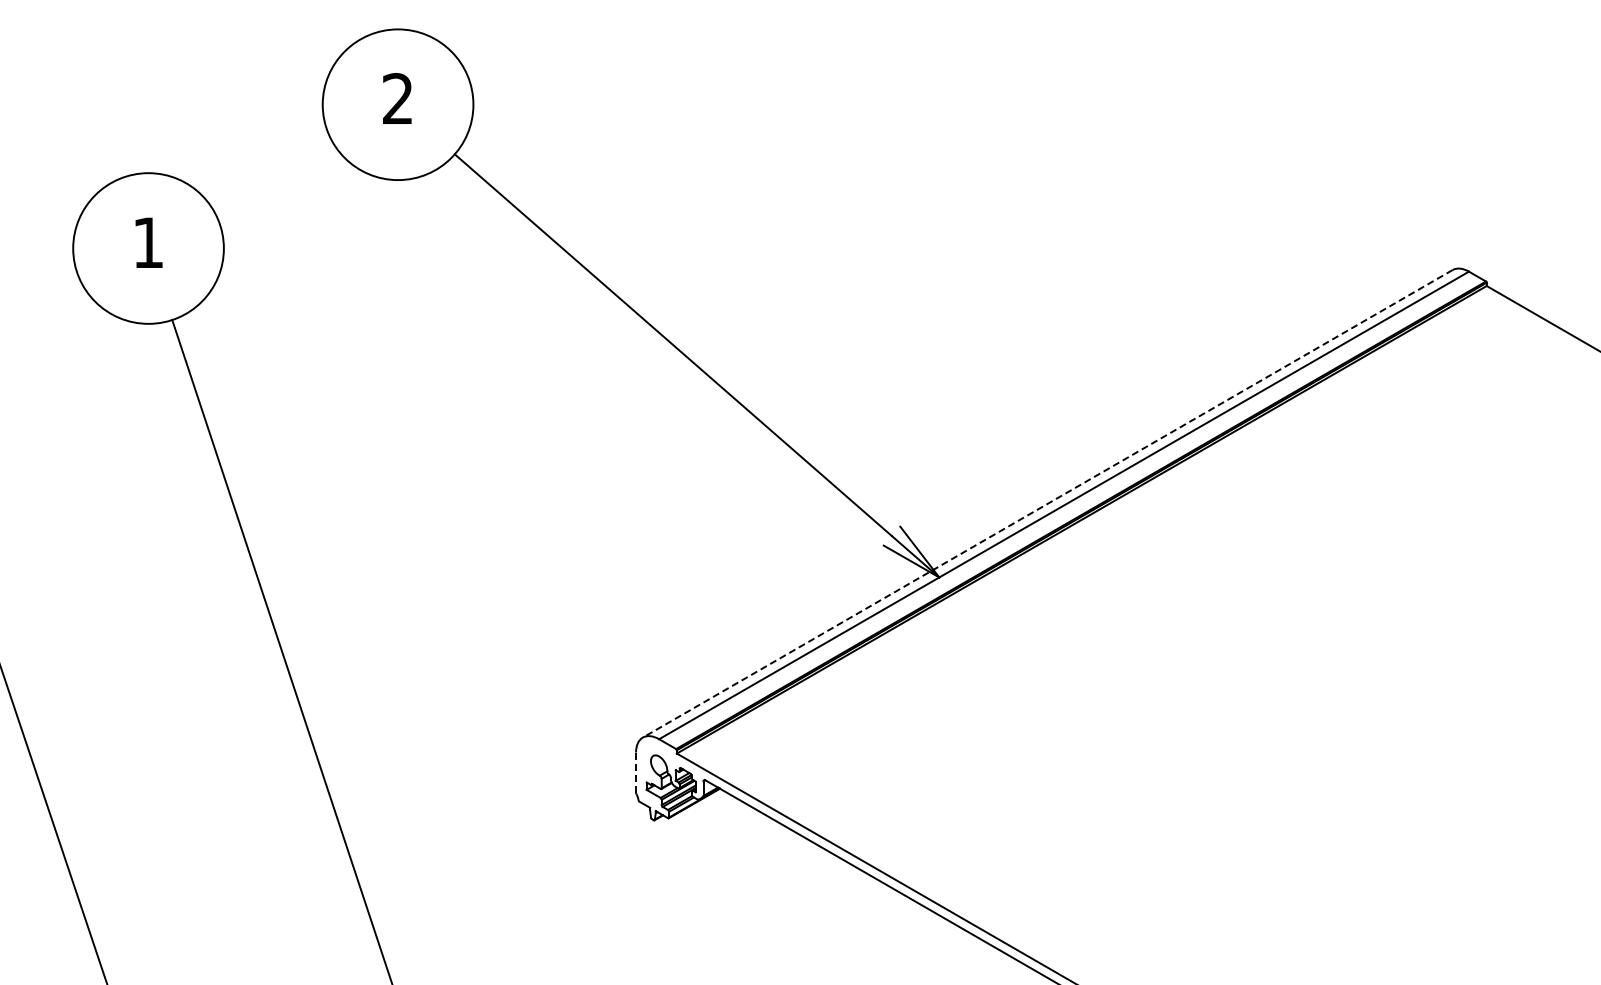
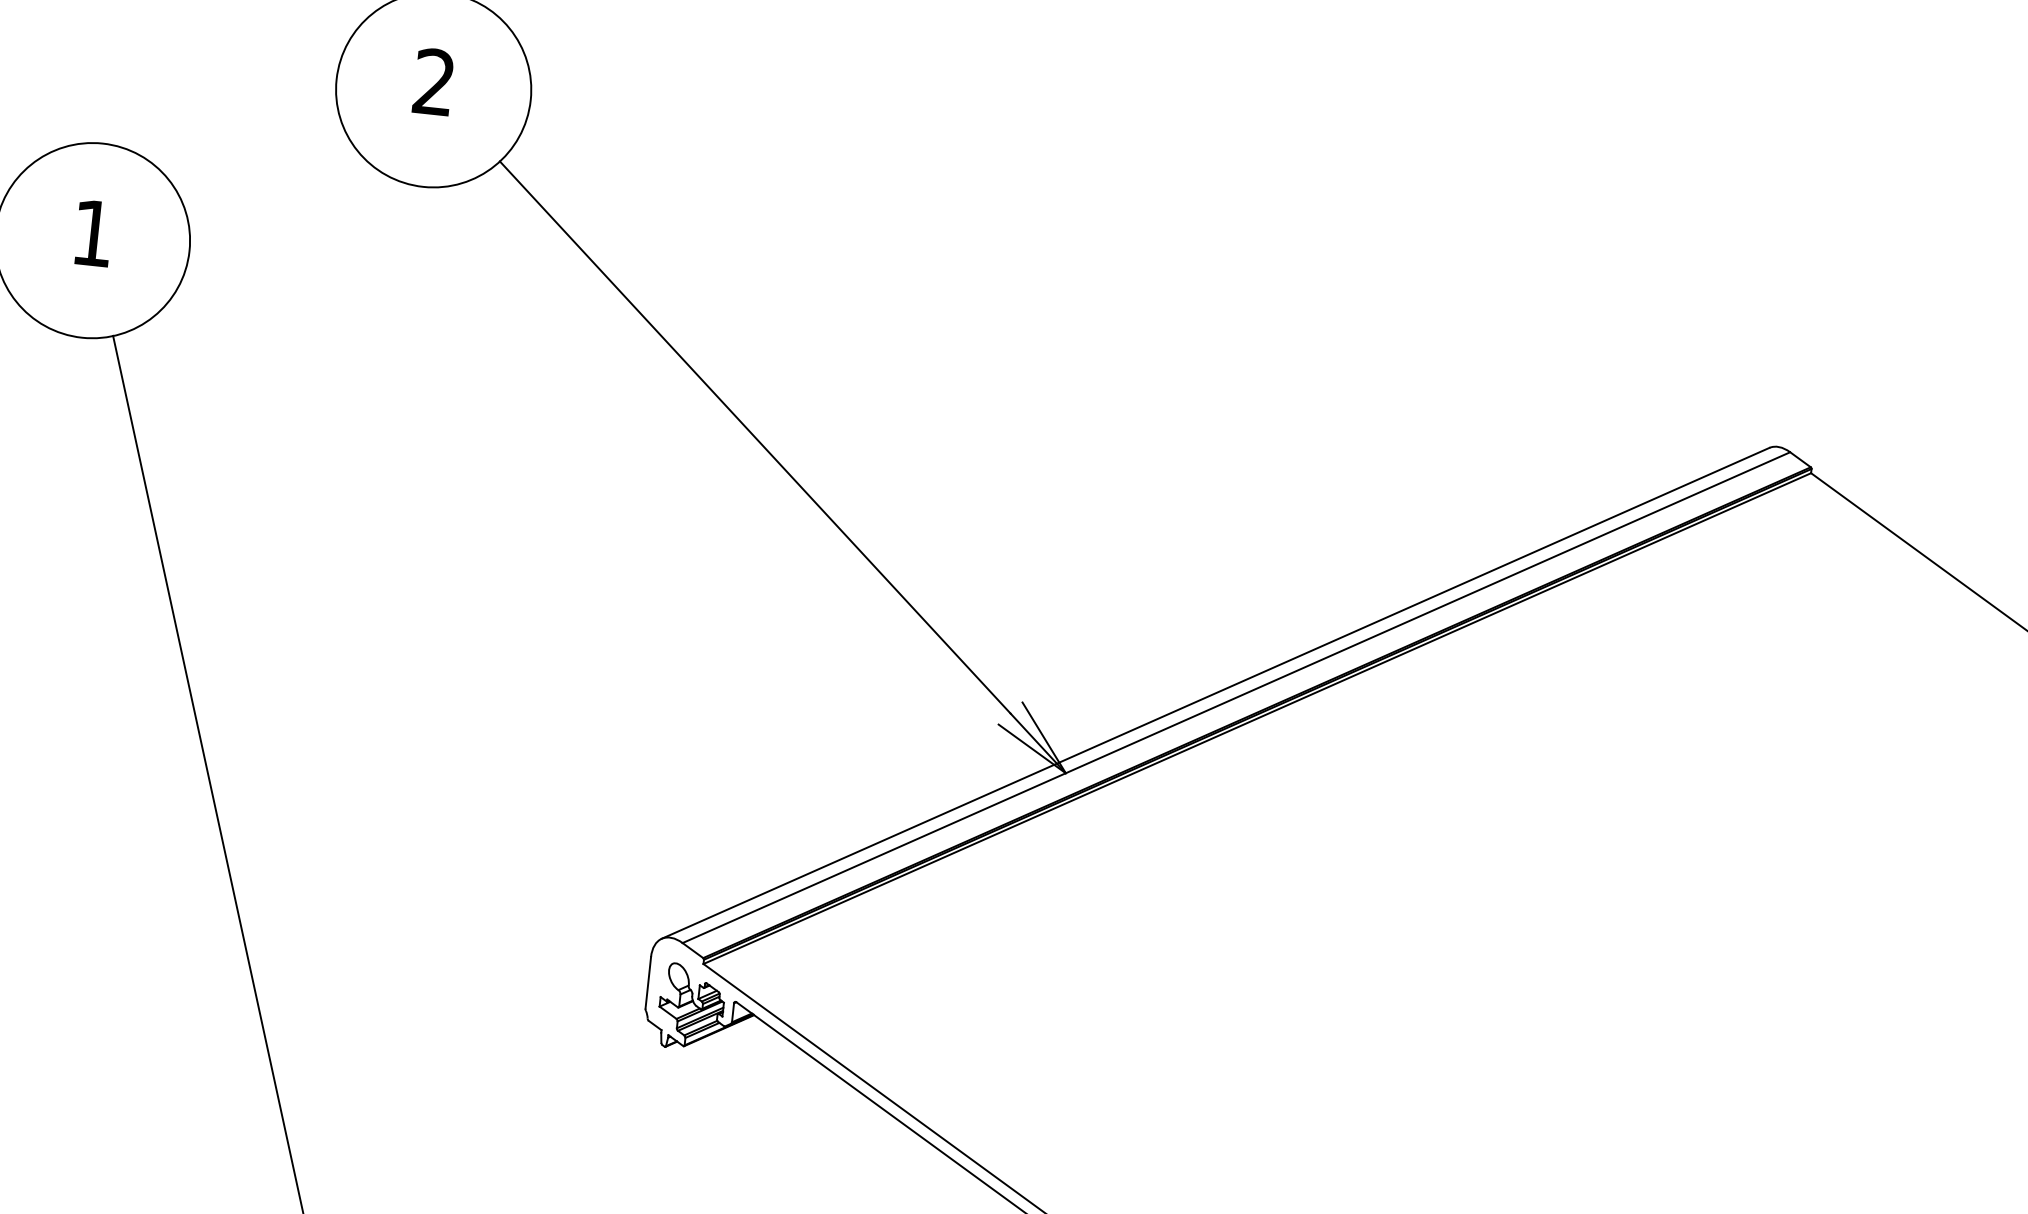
line: (1047, 503) -> (1215, 692), dashed -> solid
line: (636, 773) -> (648, 984), dashed -> solid

